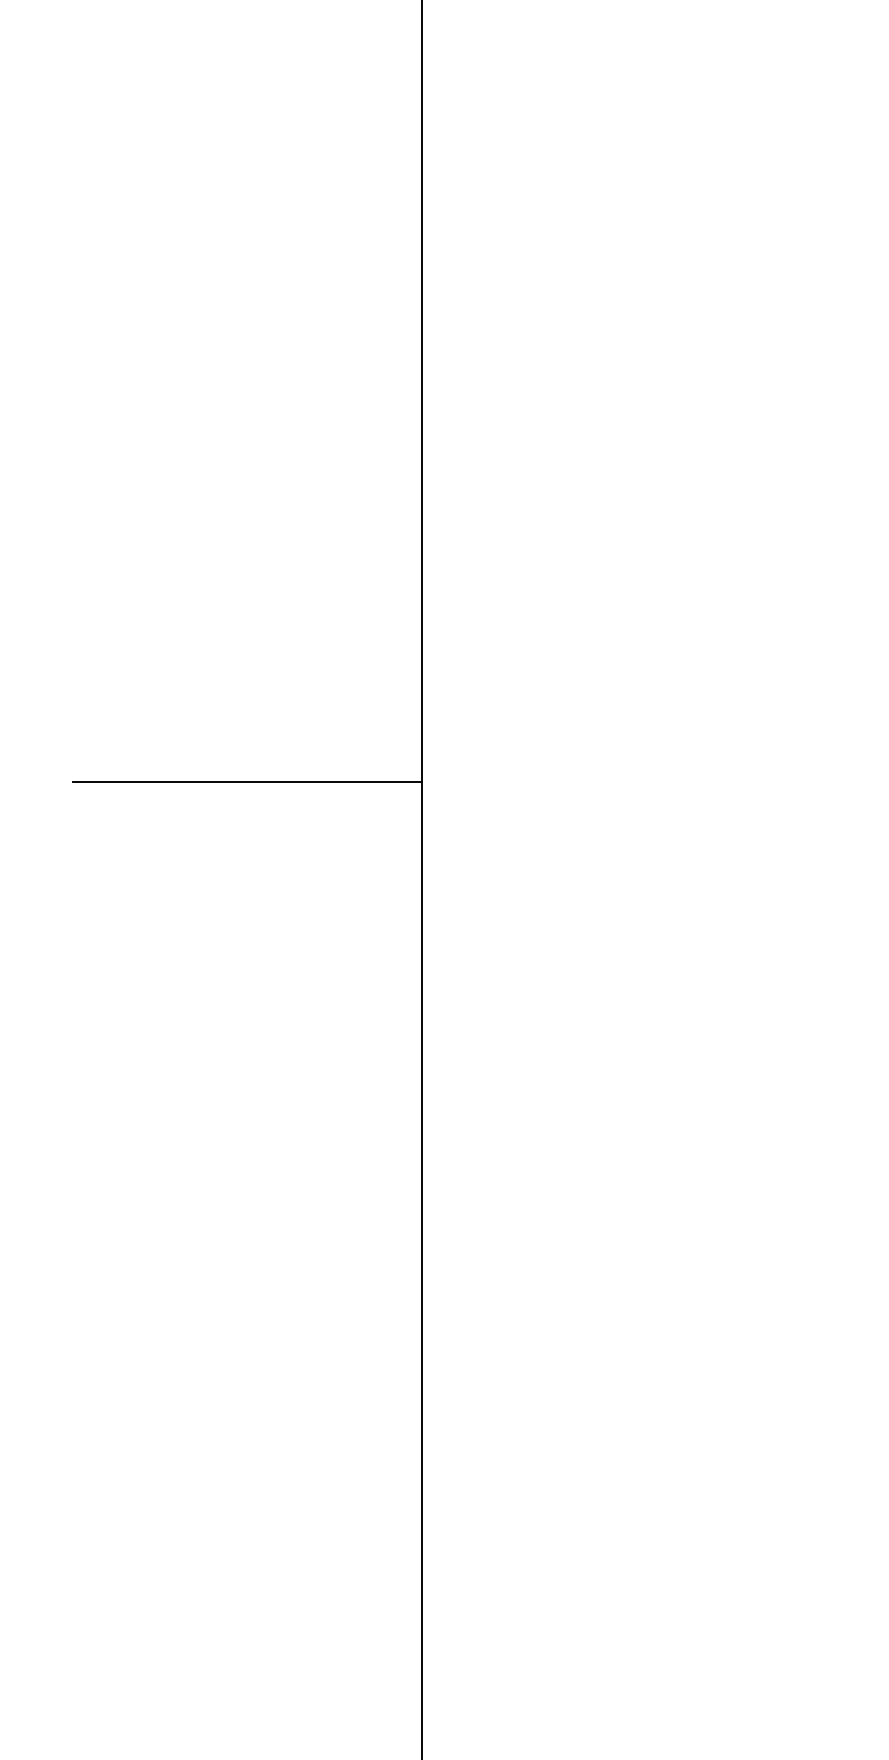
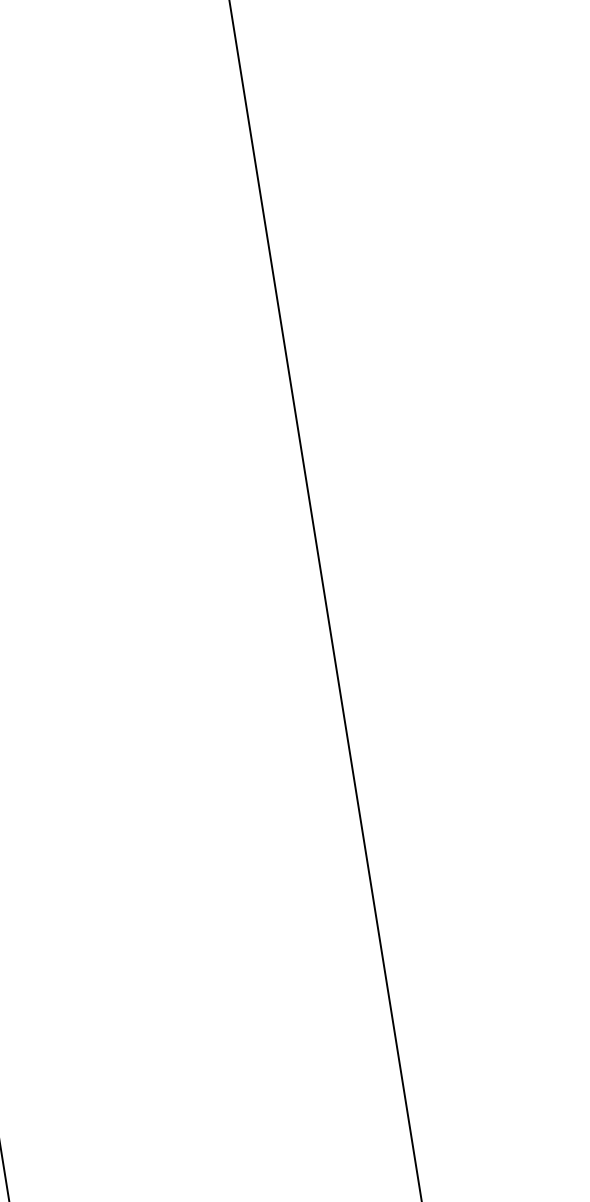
line: (247, 782) -> (203, 807), removed

